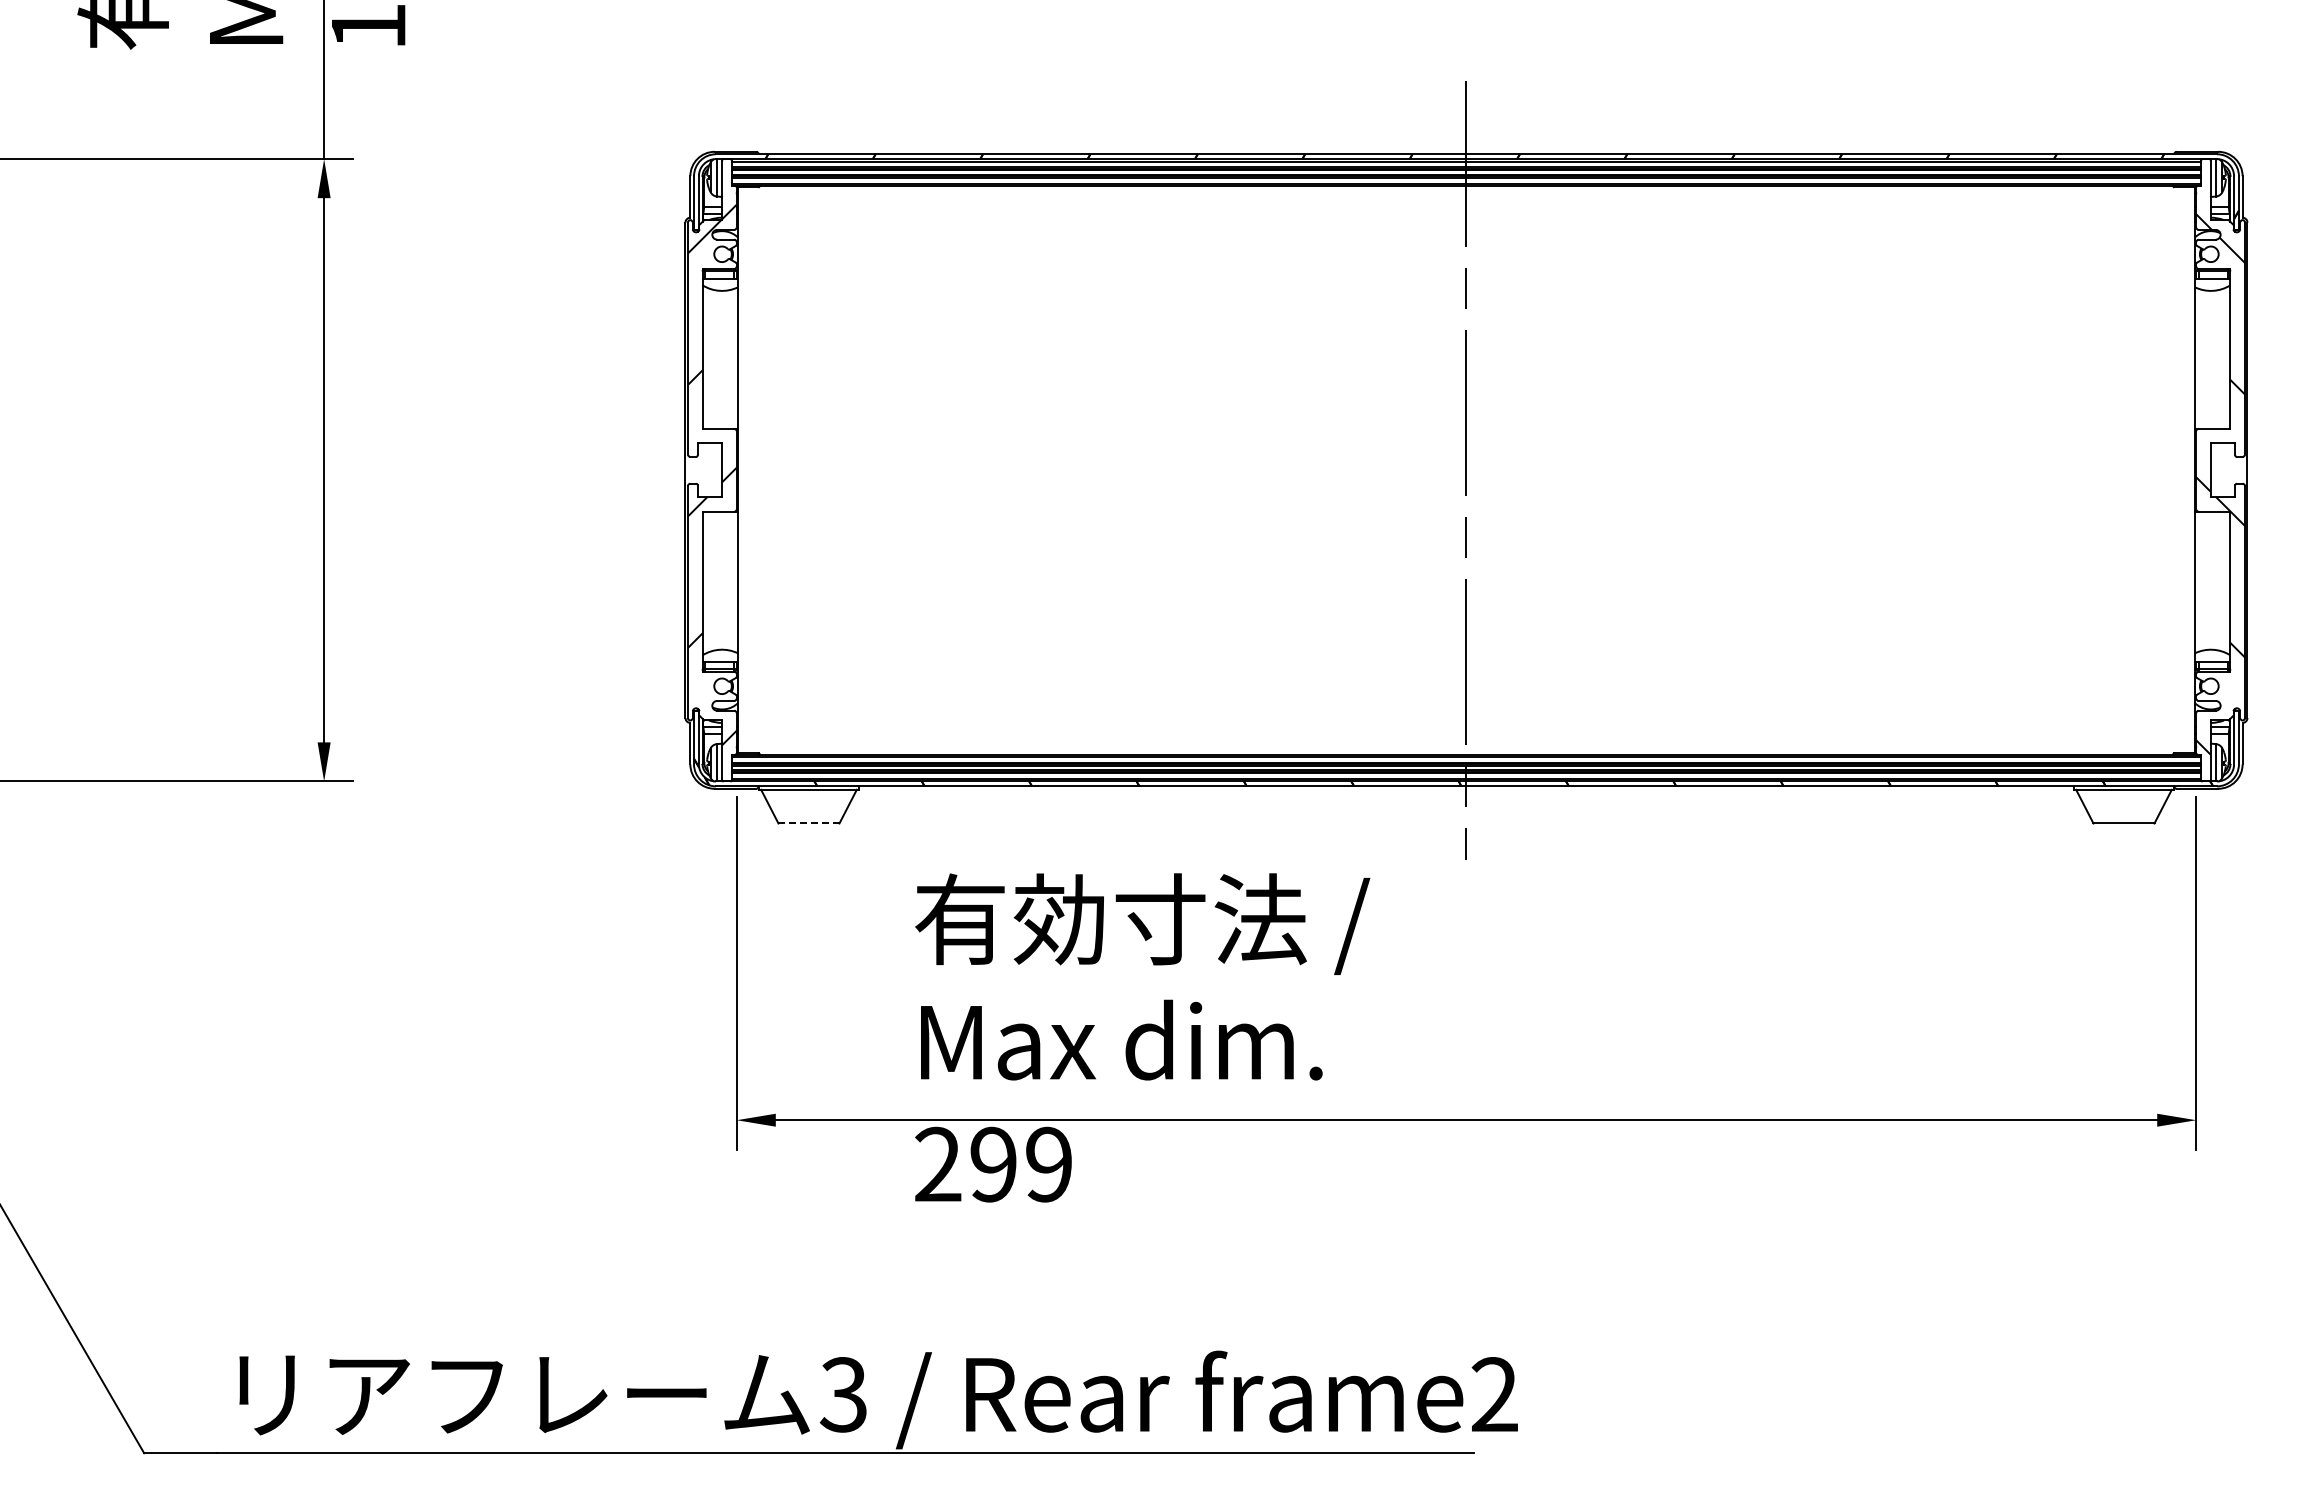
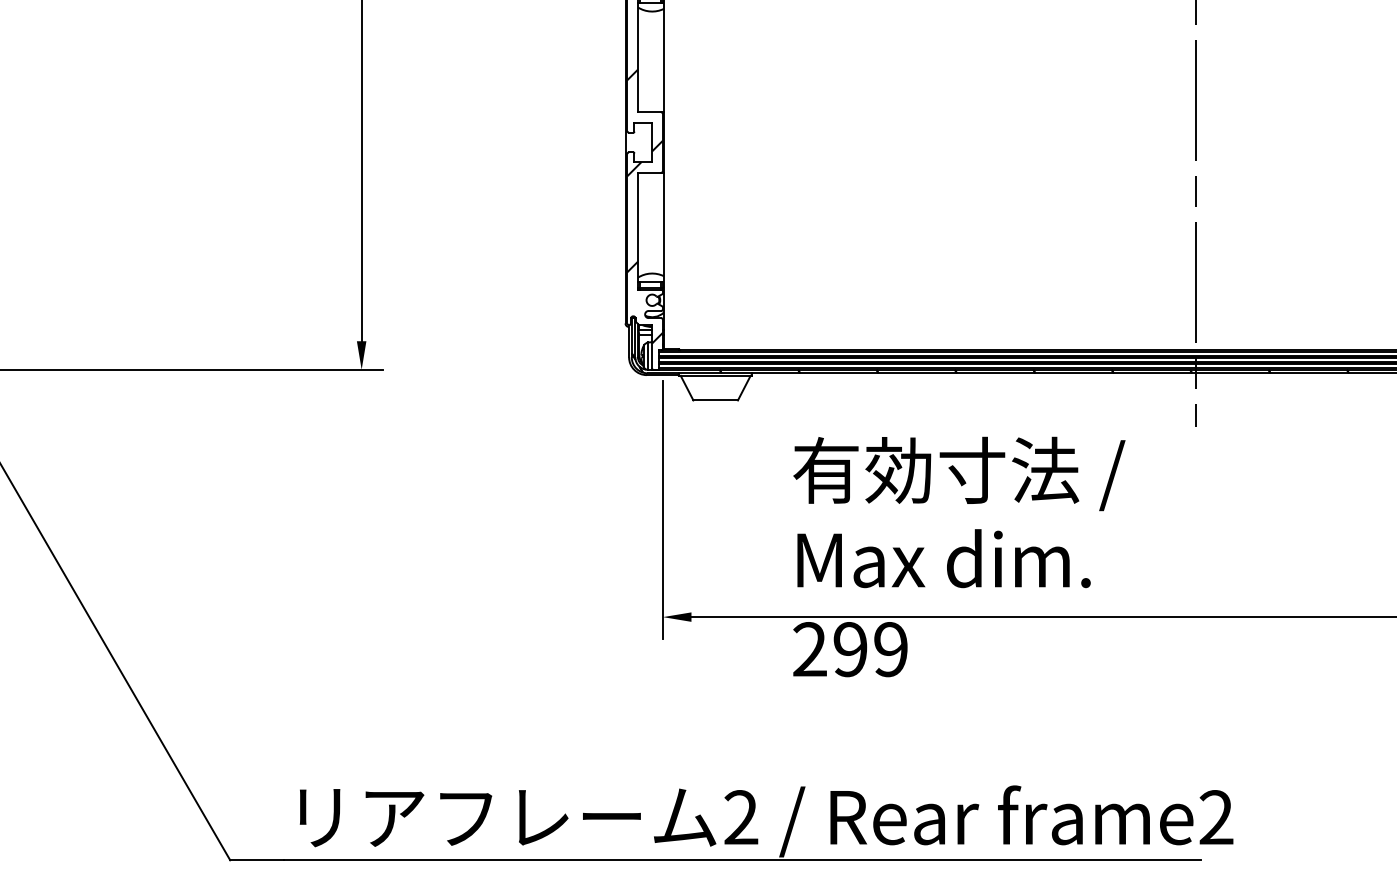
line: (808, 823) -> (715, 400), dashed -> solid
text: (843, 1394) -> (740, 817), 3 -> 2

